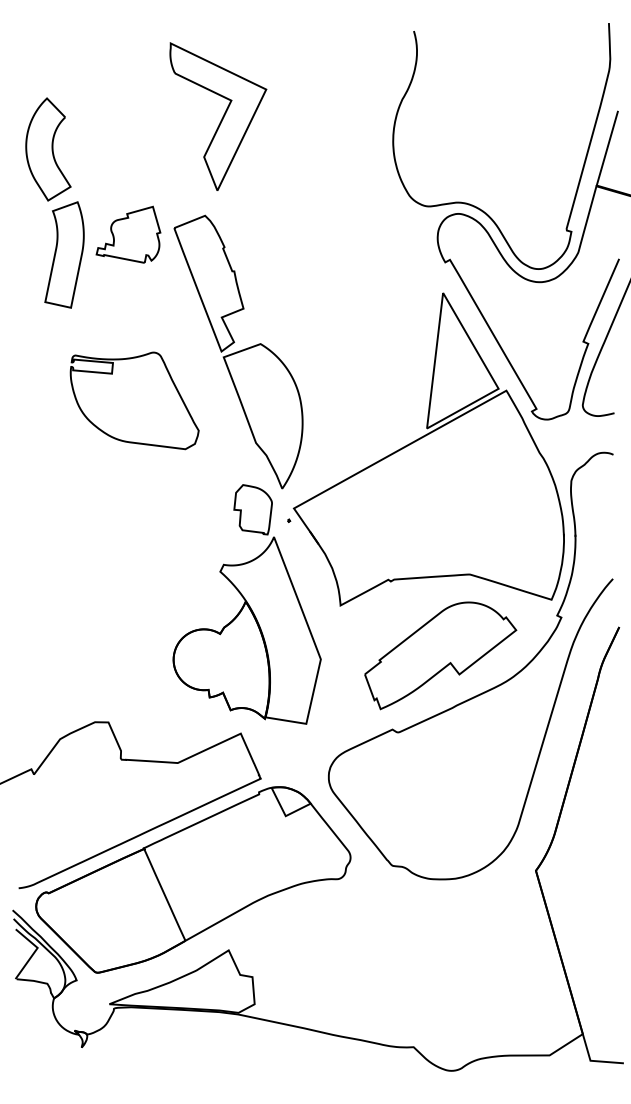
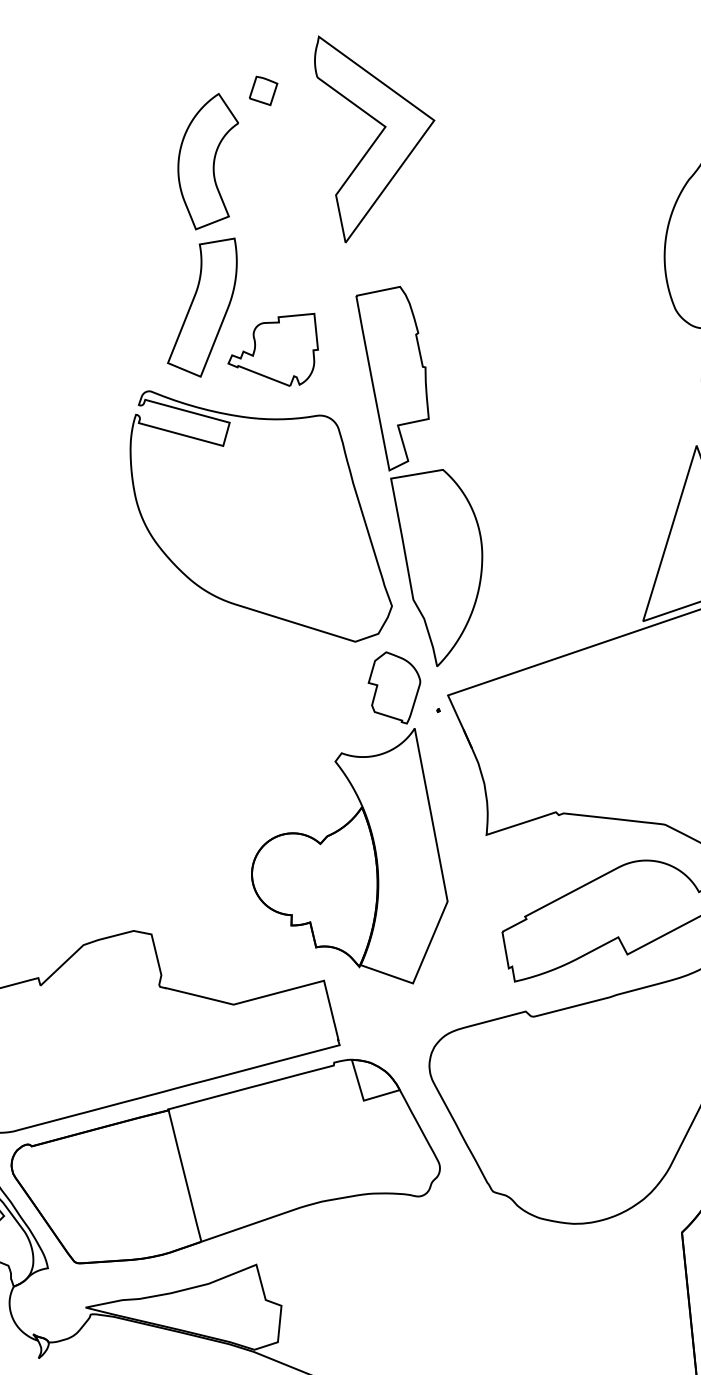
part: (79, 90) -> (263, 91), added
part: (218, 116) -> (364, 144), moved
part: (128, 234) -> (275, 344), moved
part: (134, 400) -> (262, 514), size x1.67

